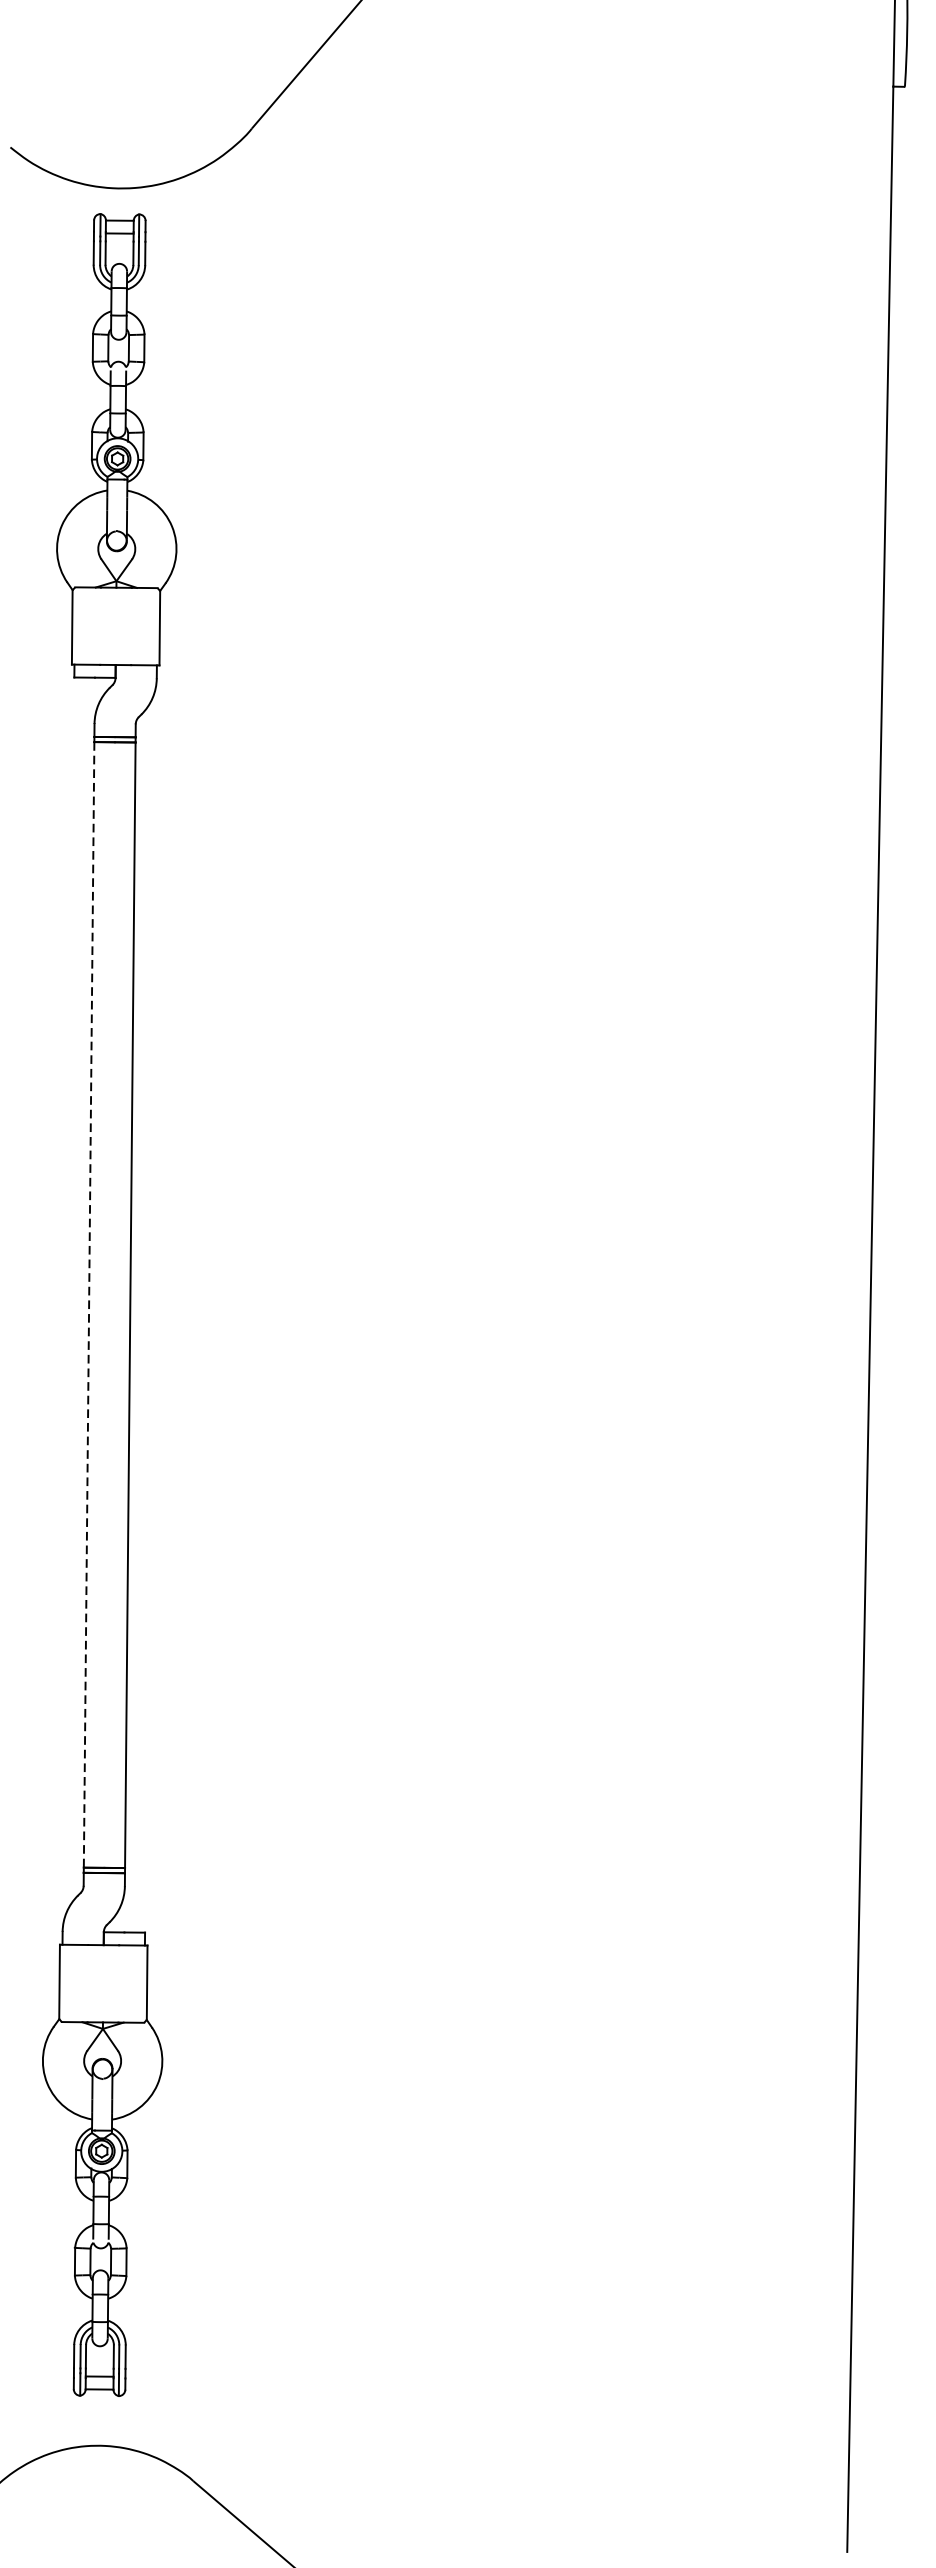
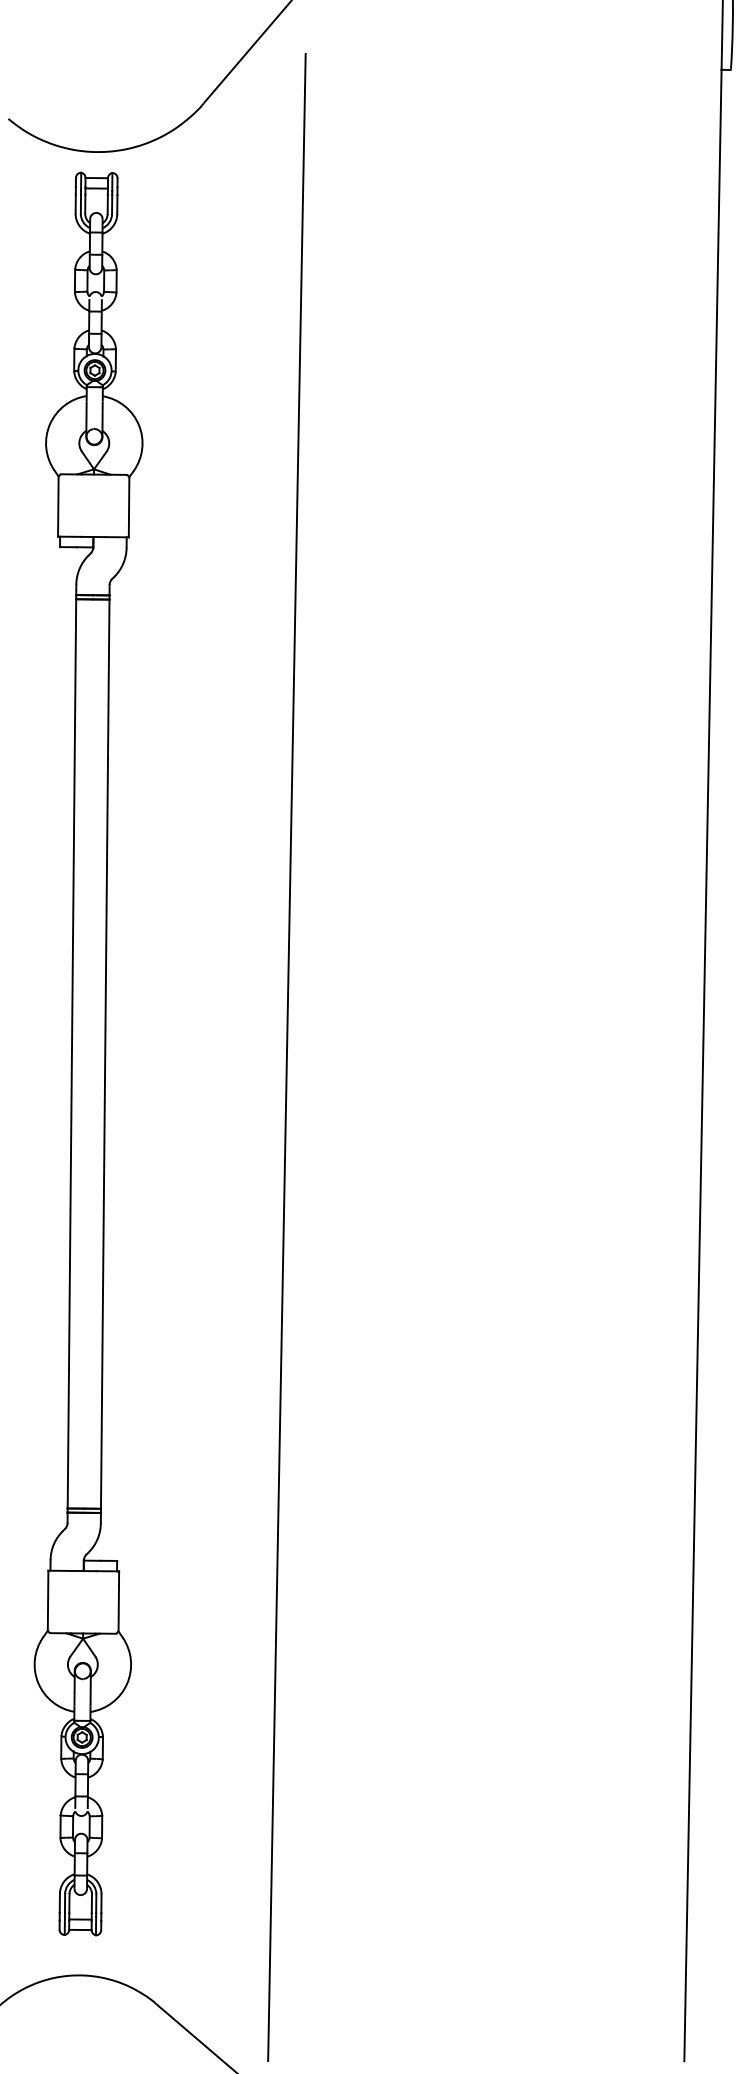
line: (88, 1304) -> (71, 1053), dashed -> solid
line: (354, 1309) -> (286, 1057), added

